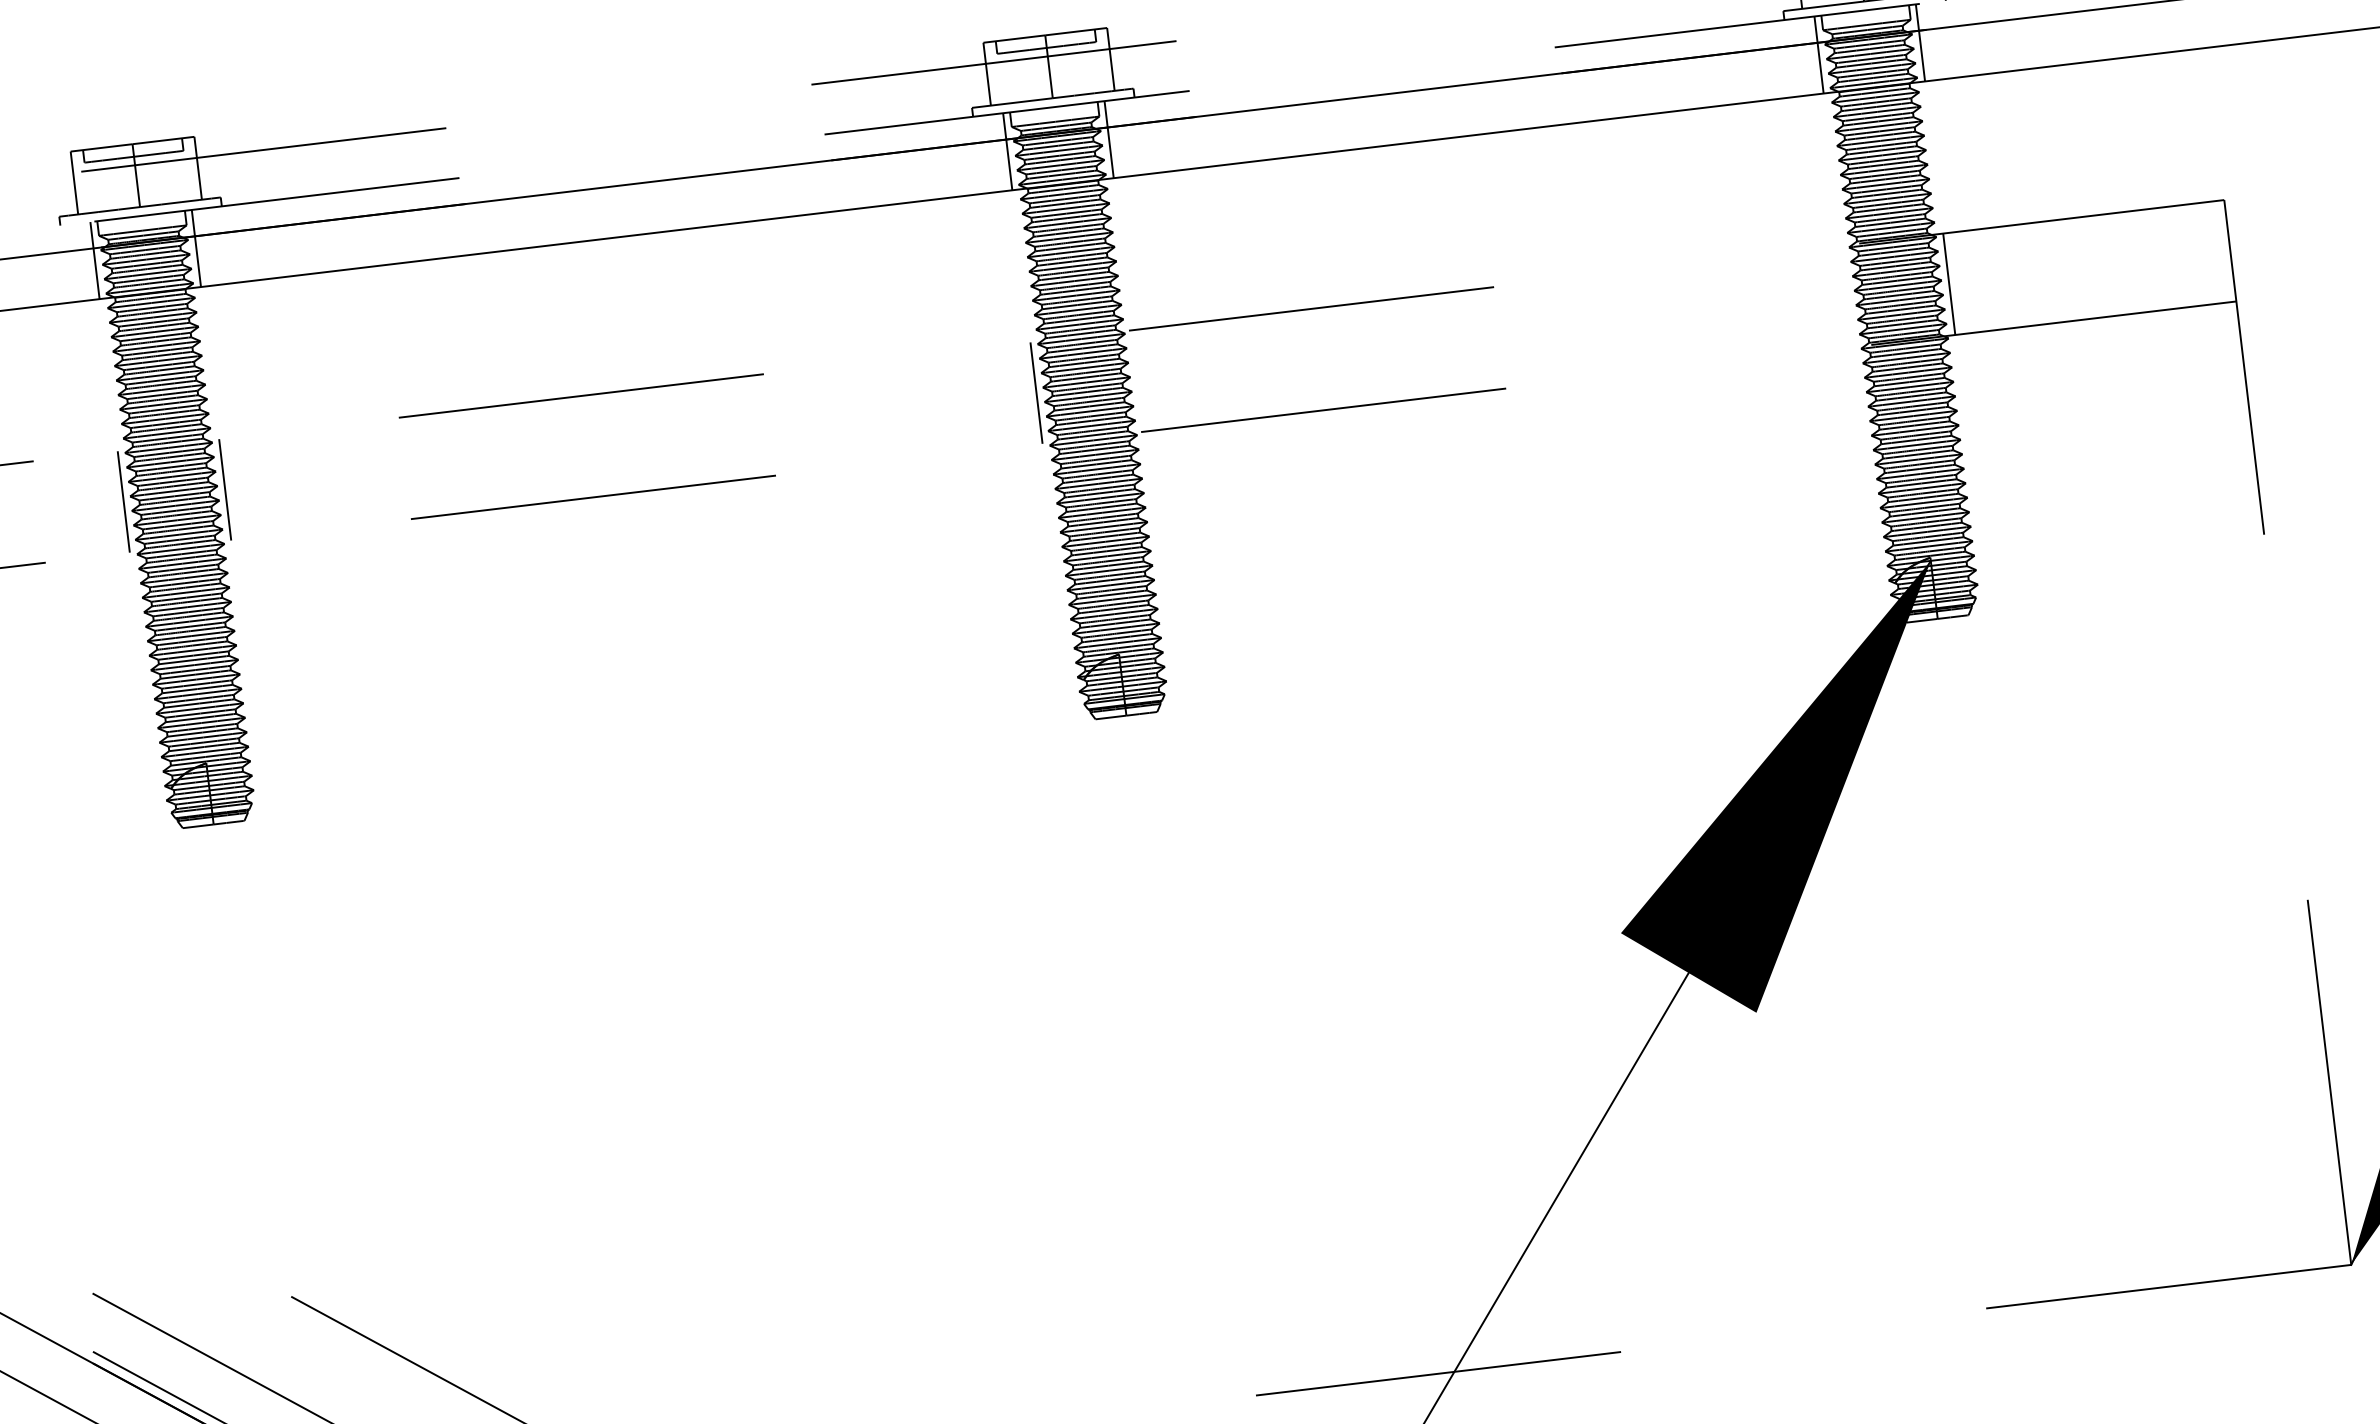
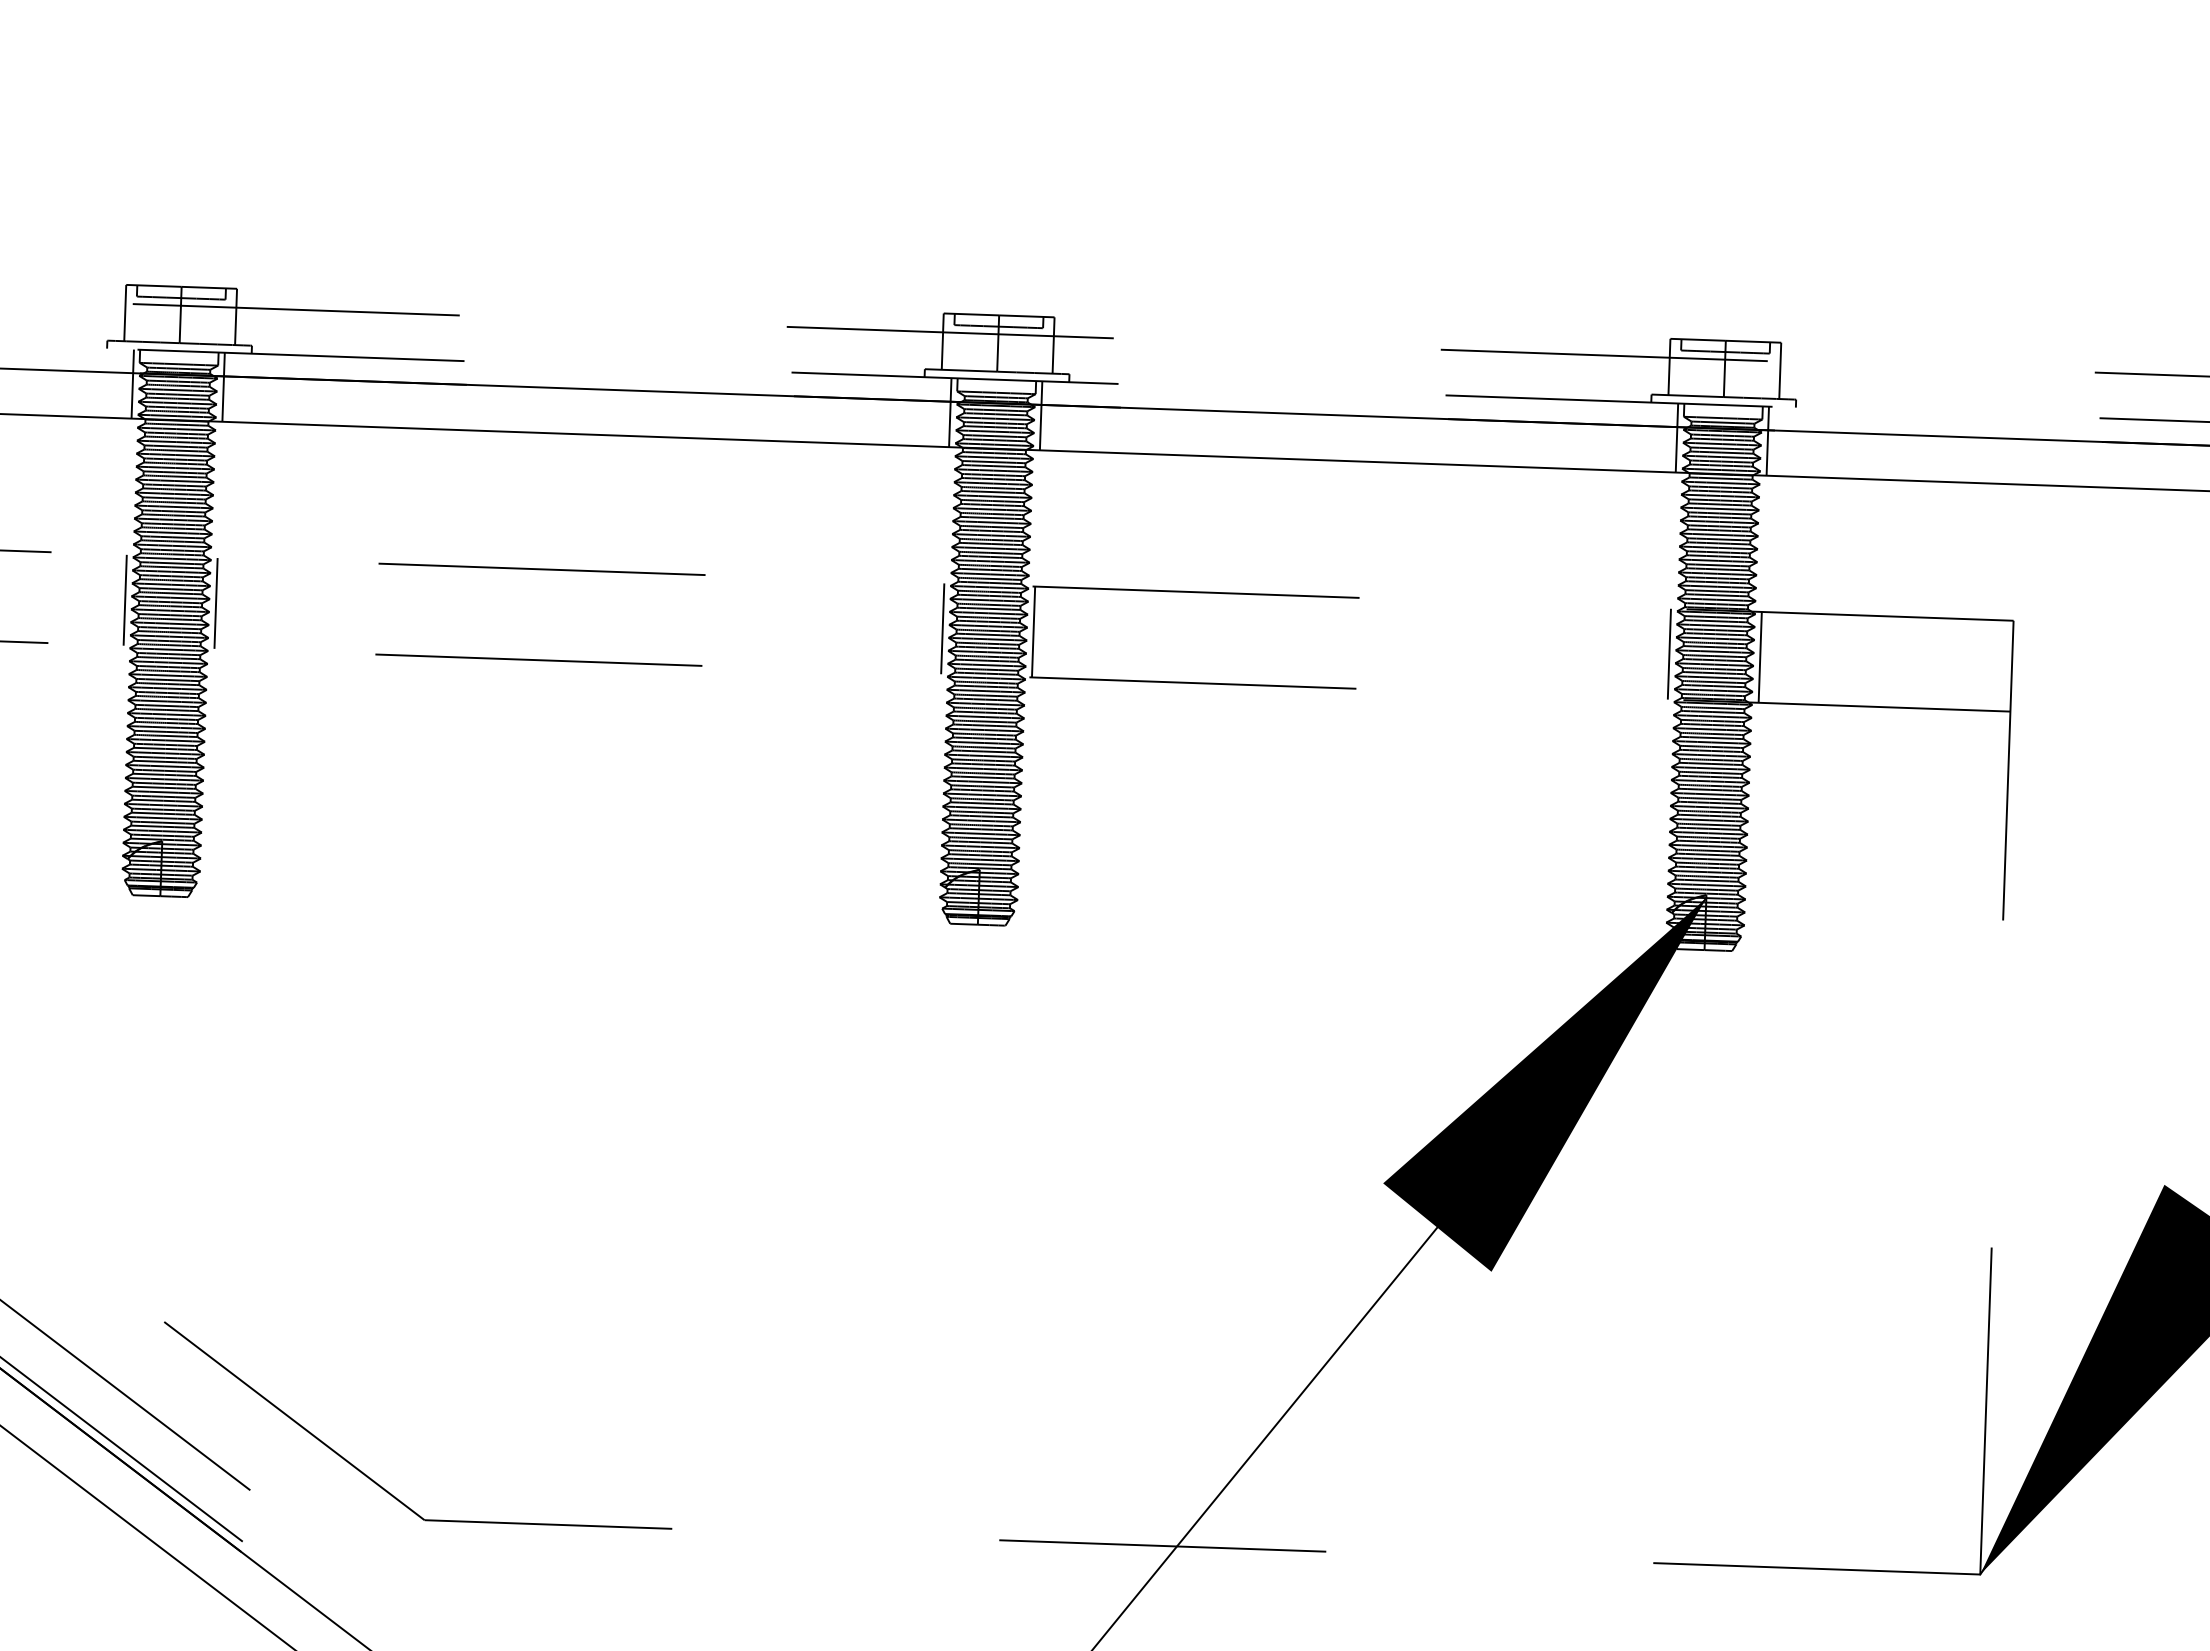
line: (1847, 295) -> (1669, 653), added
line: (1137, 380) -> (1033, 631), added

